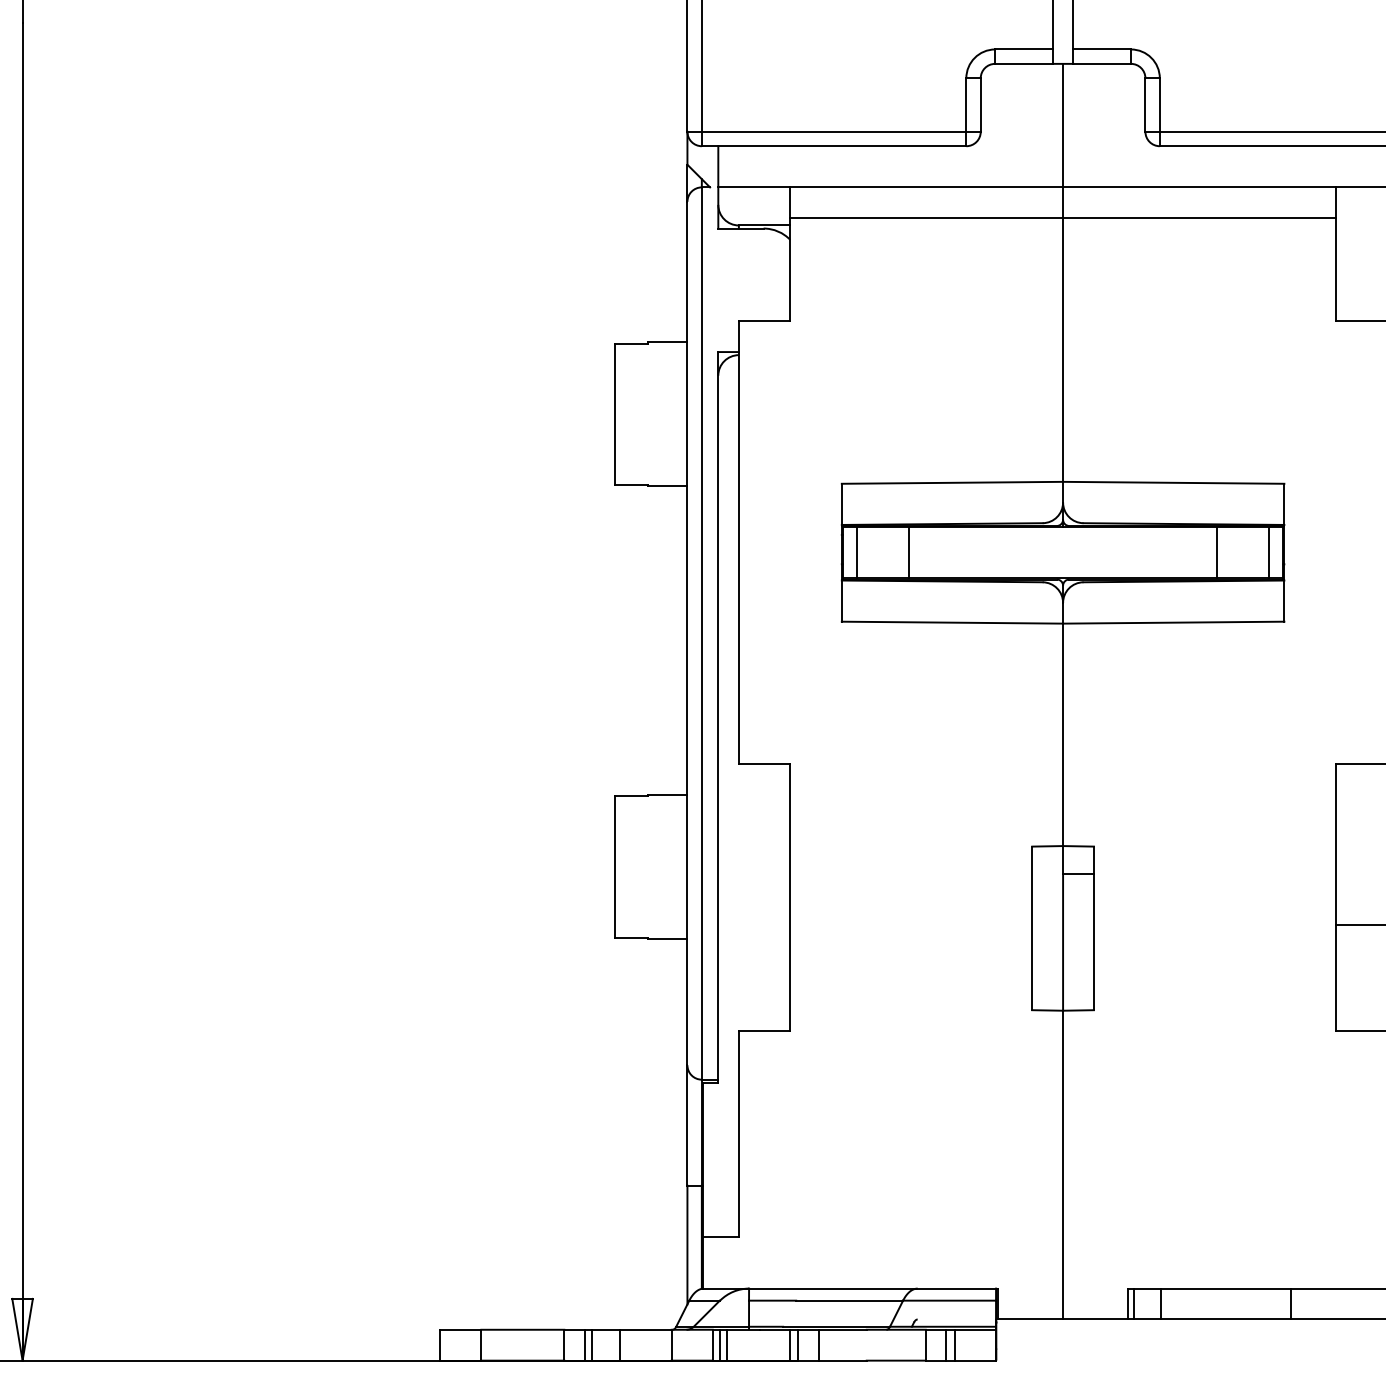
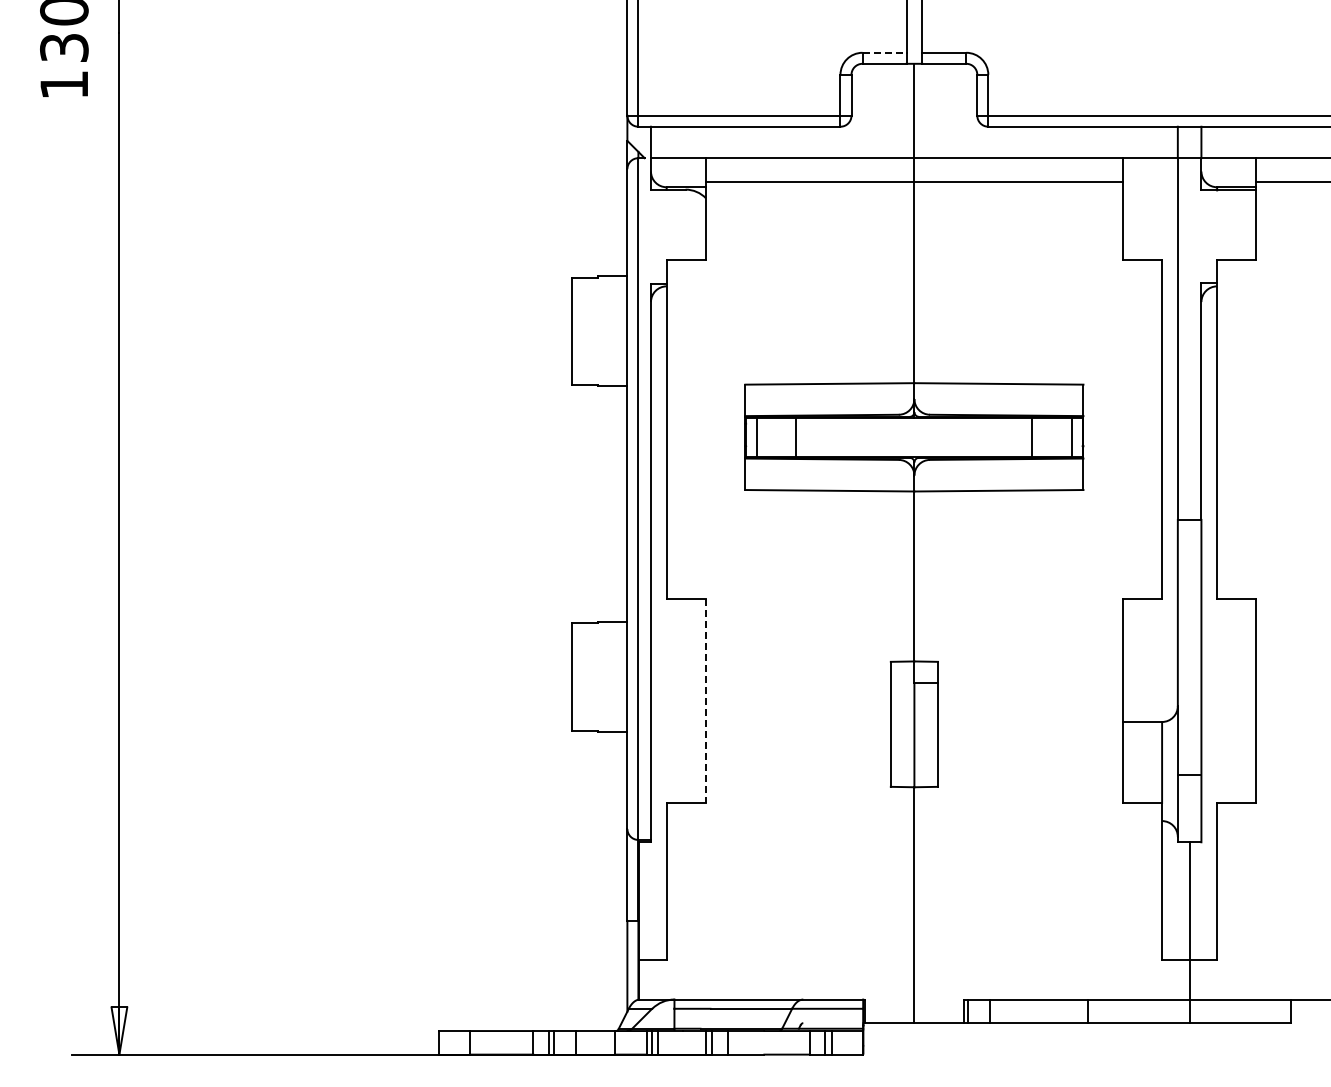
line: (1025, 49) -> (885, 52), solid -> dashed
line: (790, 898) -> (706, 701), solid -> dashed

